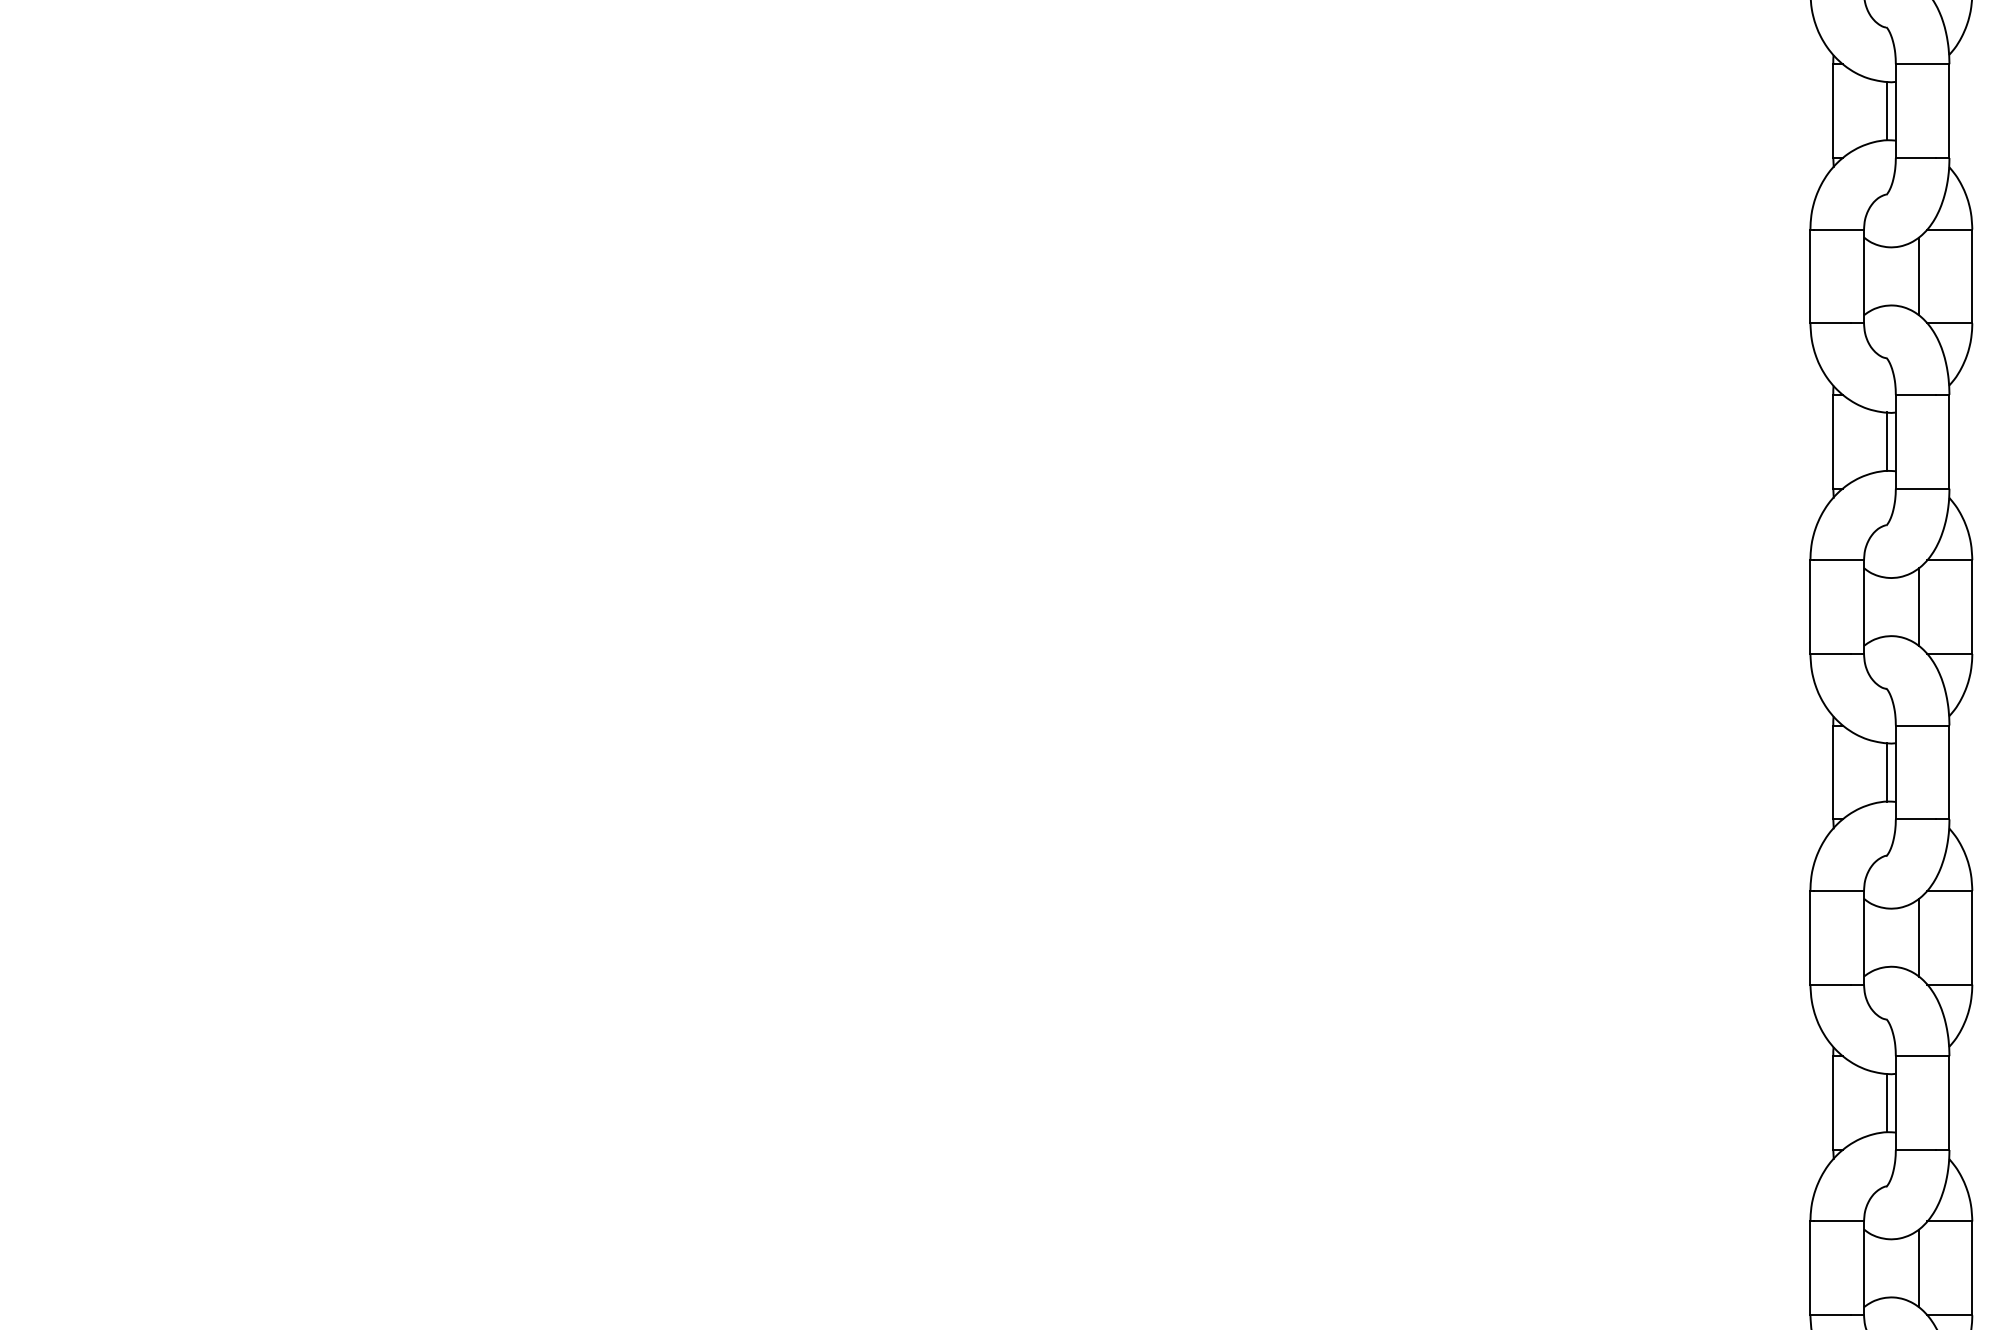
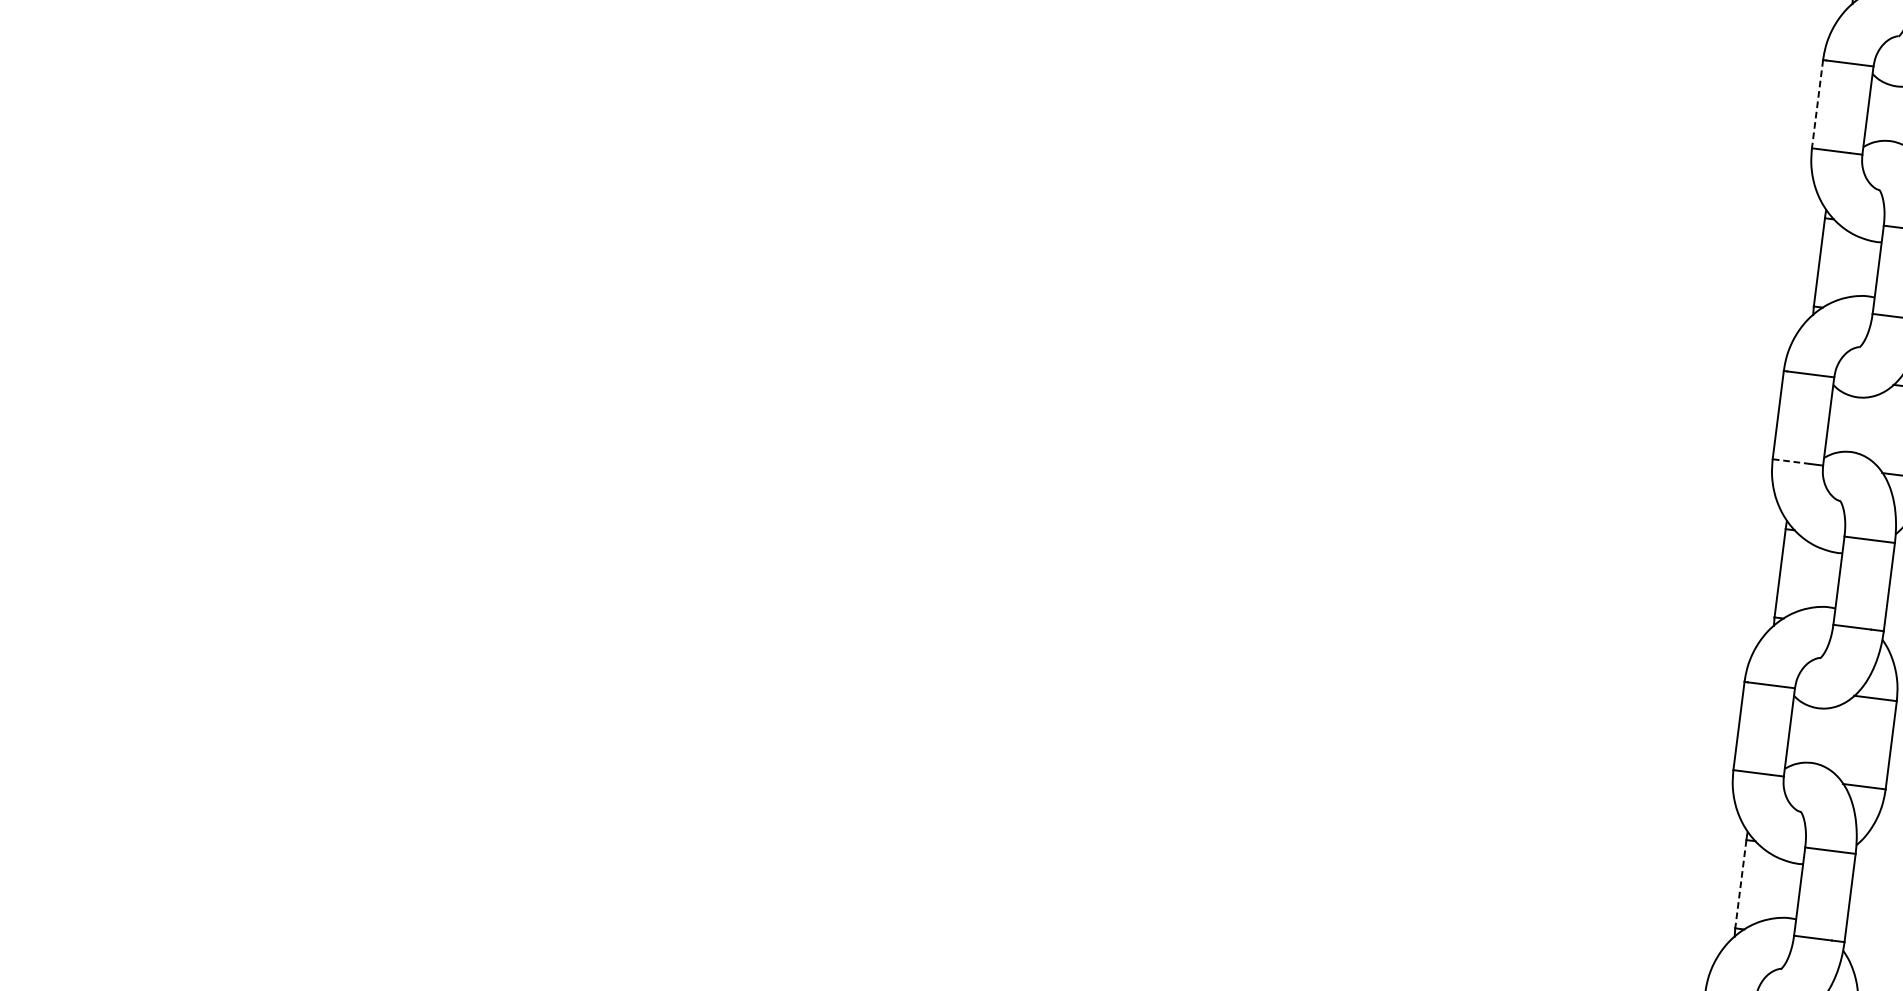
line: (1810, 276) -> (1817, 104), solid -> dashed
line: (1886, 441) -> (1869, 268), removed
line: (1918, 606) -> (1879, 427), removed
line: (1830, 654) -> (1791, 462), solid -> dashed
line: (1886, 771) -> (1830, 578), removed
line: (1918, 937) -> (1840, 738), removed
line: (1886, 1102) -> (1790, 889), removed
line: (1833, 1103) -> (1741, 884), solid -> dashed

